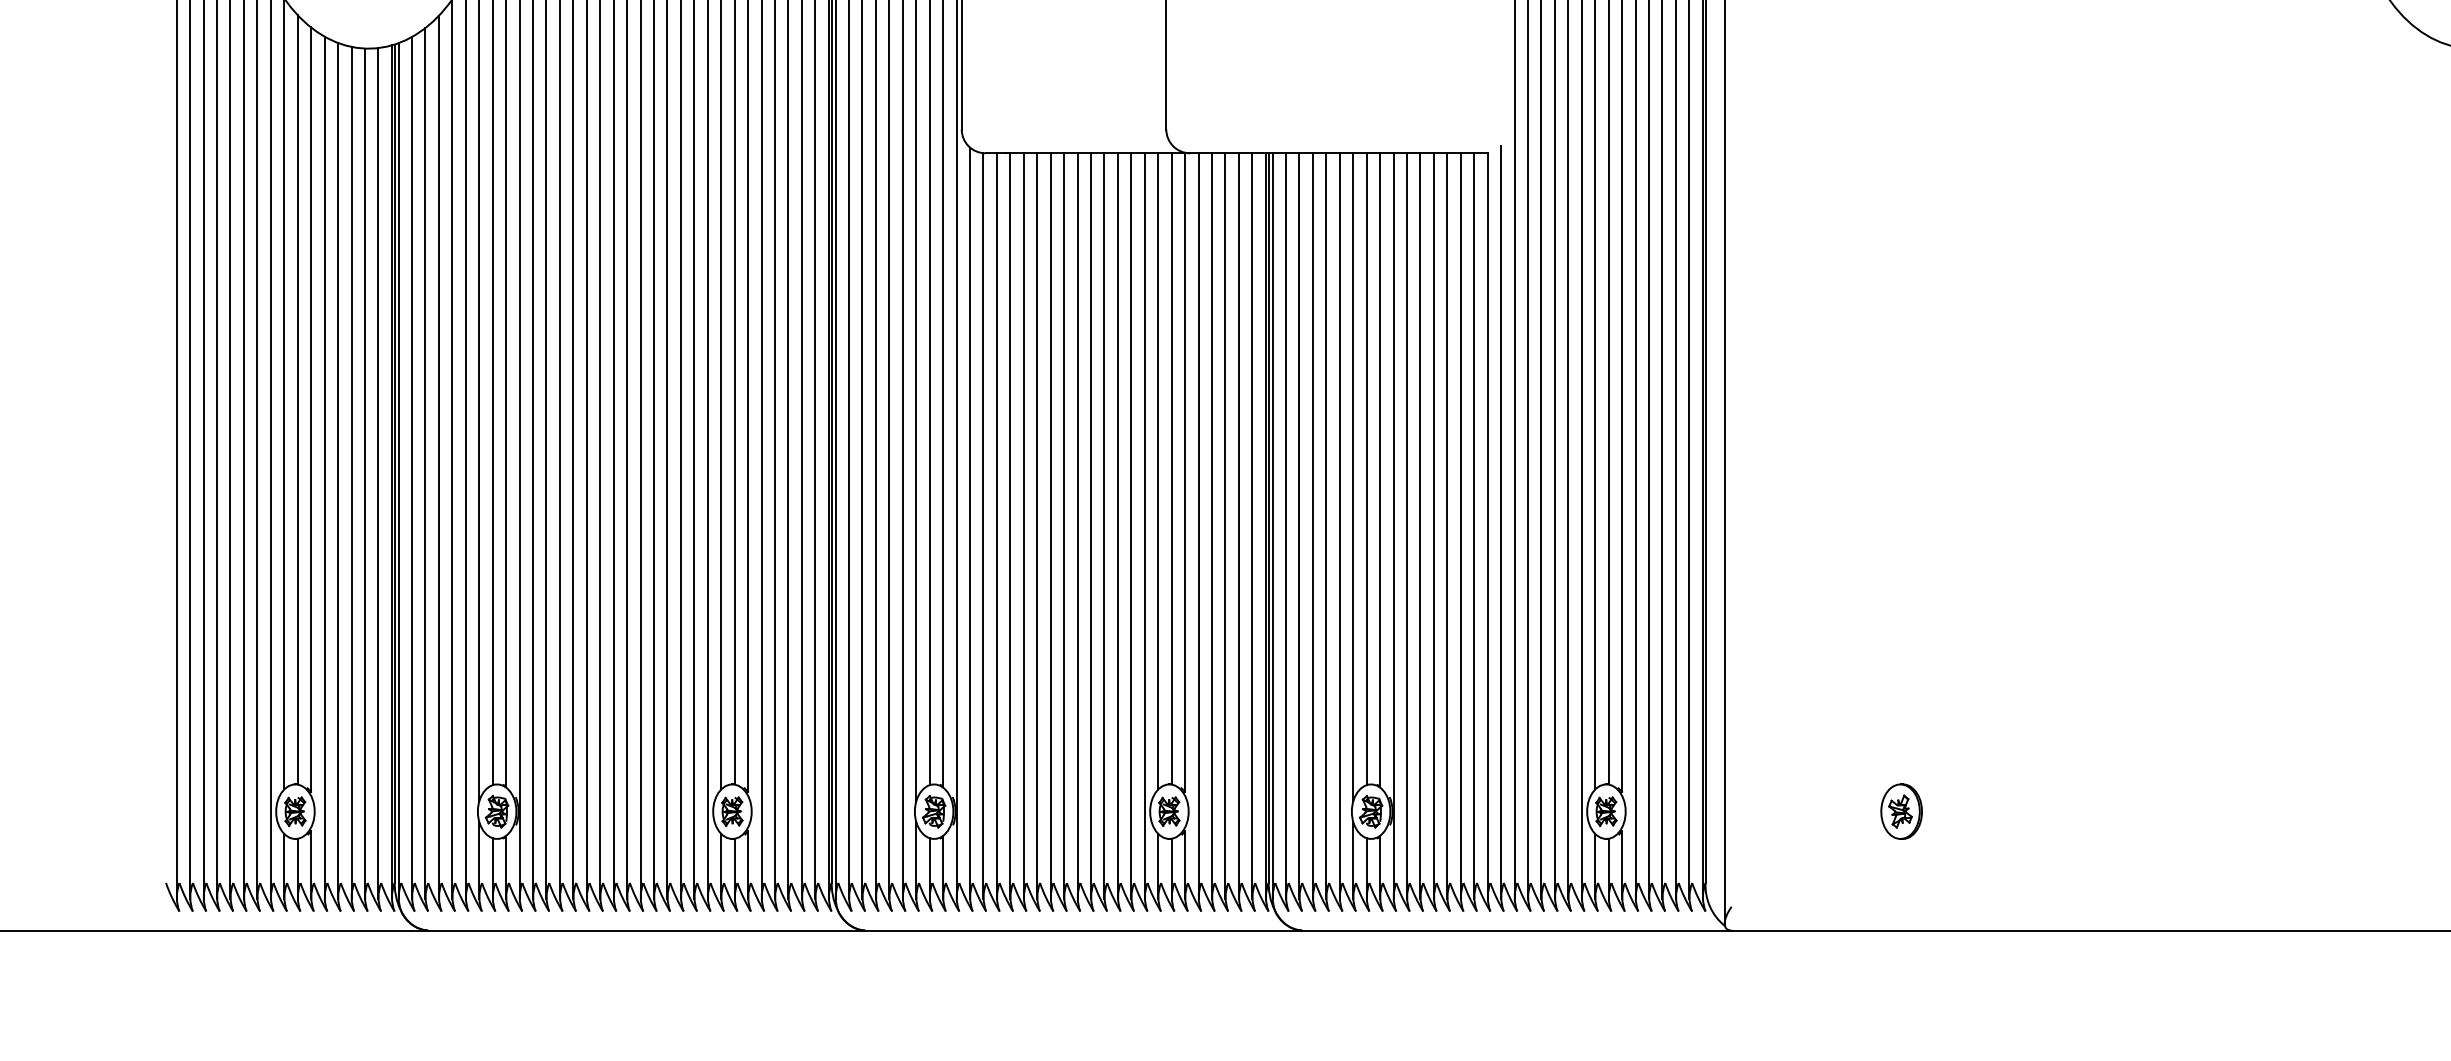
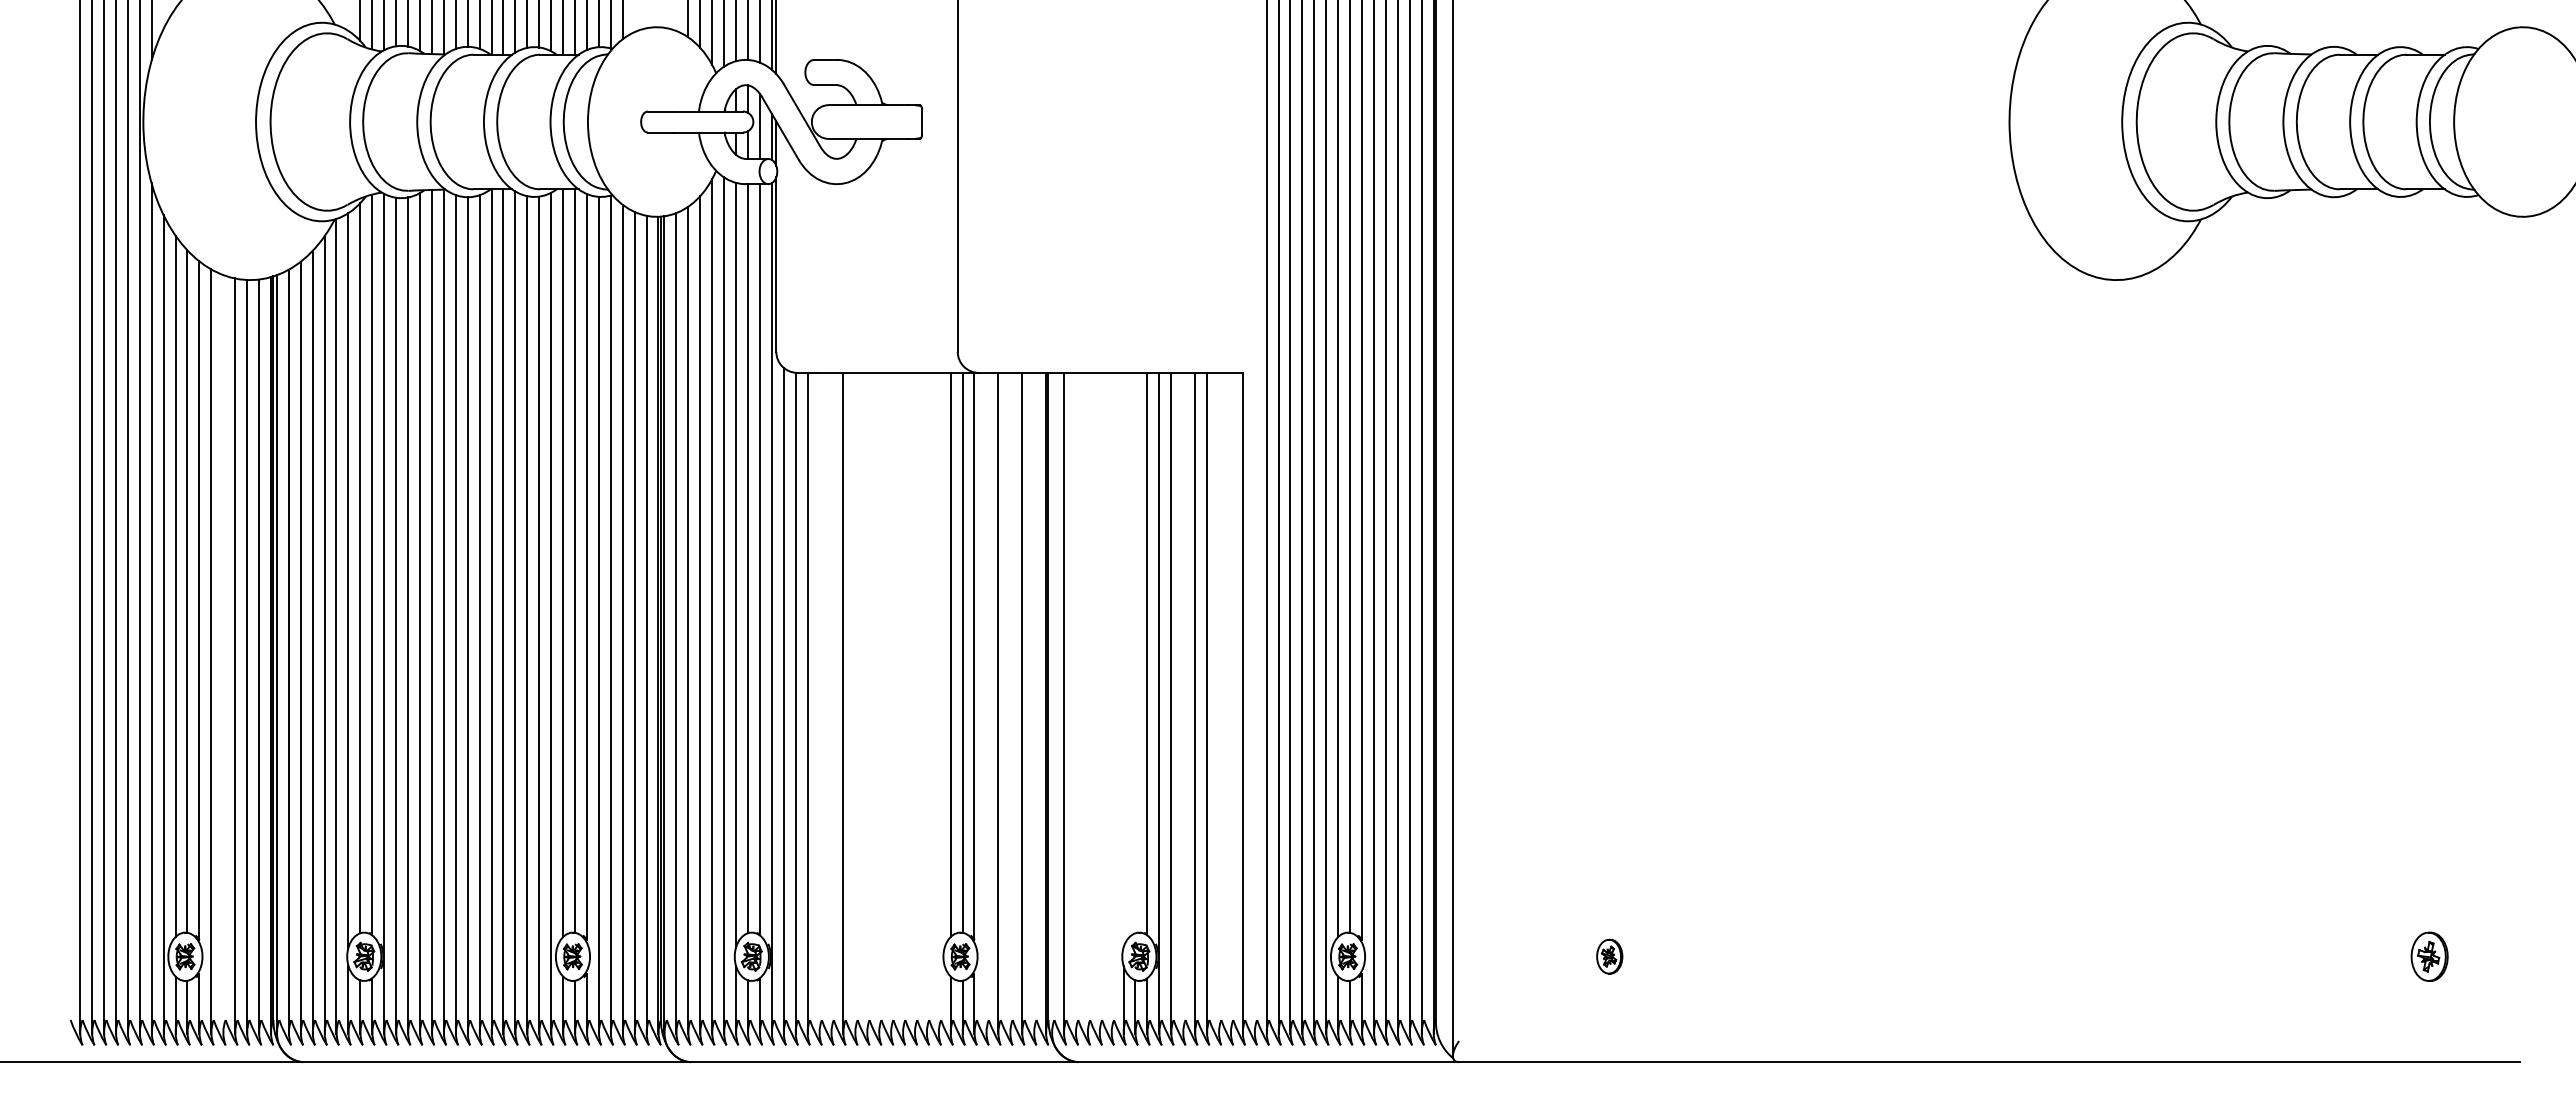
line: (1366, 468) -> (1135, 652), removed
line: (338, 470) -> (223, 654), removed
line: (1353, 476) -> (1123, 659), removed
line: (1500, 522) -> (1254, 700), removed
line: (1010, 526) -> (819, 703), removed
line: (1023, 526) -> (831, 703), removed
line: (1051, 526) -> (855, 703), removed
line: (1064, 526) -> (867, 703), removed
line: (1078, 526) -> (879, 703), removed
line: (1090, 526) -> (890, 703), removed
line: (1104, 526) -> (902, 703), removed
line: (1117, 526) -> (914, 703), removed
line: (1131, 526) -> (926, 703), removed
line: (1144, 526) -> (938, 703), removed
line: (1198, 526) -> (986, 703), removed
line: (1225, 526) -> (1010, 703), removed
line: (1252, 526) -> (1034, 703), removed
line: (1272, 526) -> (1051, 703), removed
line: (1299, 526) -> (1075, 703), removed
line: (1312, 526) -> (1087, 703), removed
line: (1326, 526) -> (1099, 703), removed
line: (1339, 526) -> (1111, 703), removed
line: (1420, 526) -> (1183, 703), removed
line: (1460, 526) -> (1218, 703), removed
line: (1473, 526) -> (1230, 703), removed
part: (1901, 811) -> (1609, 956), size x0.7

